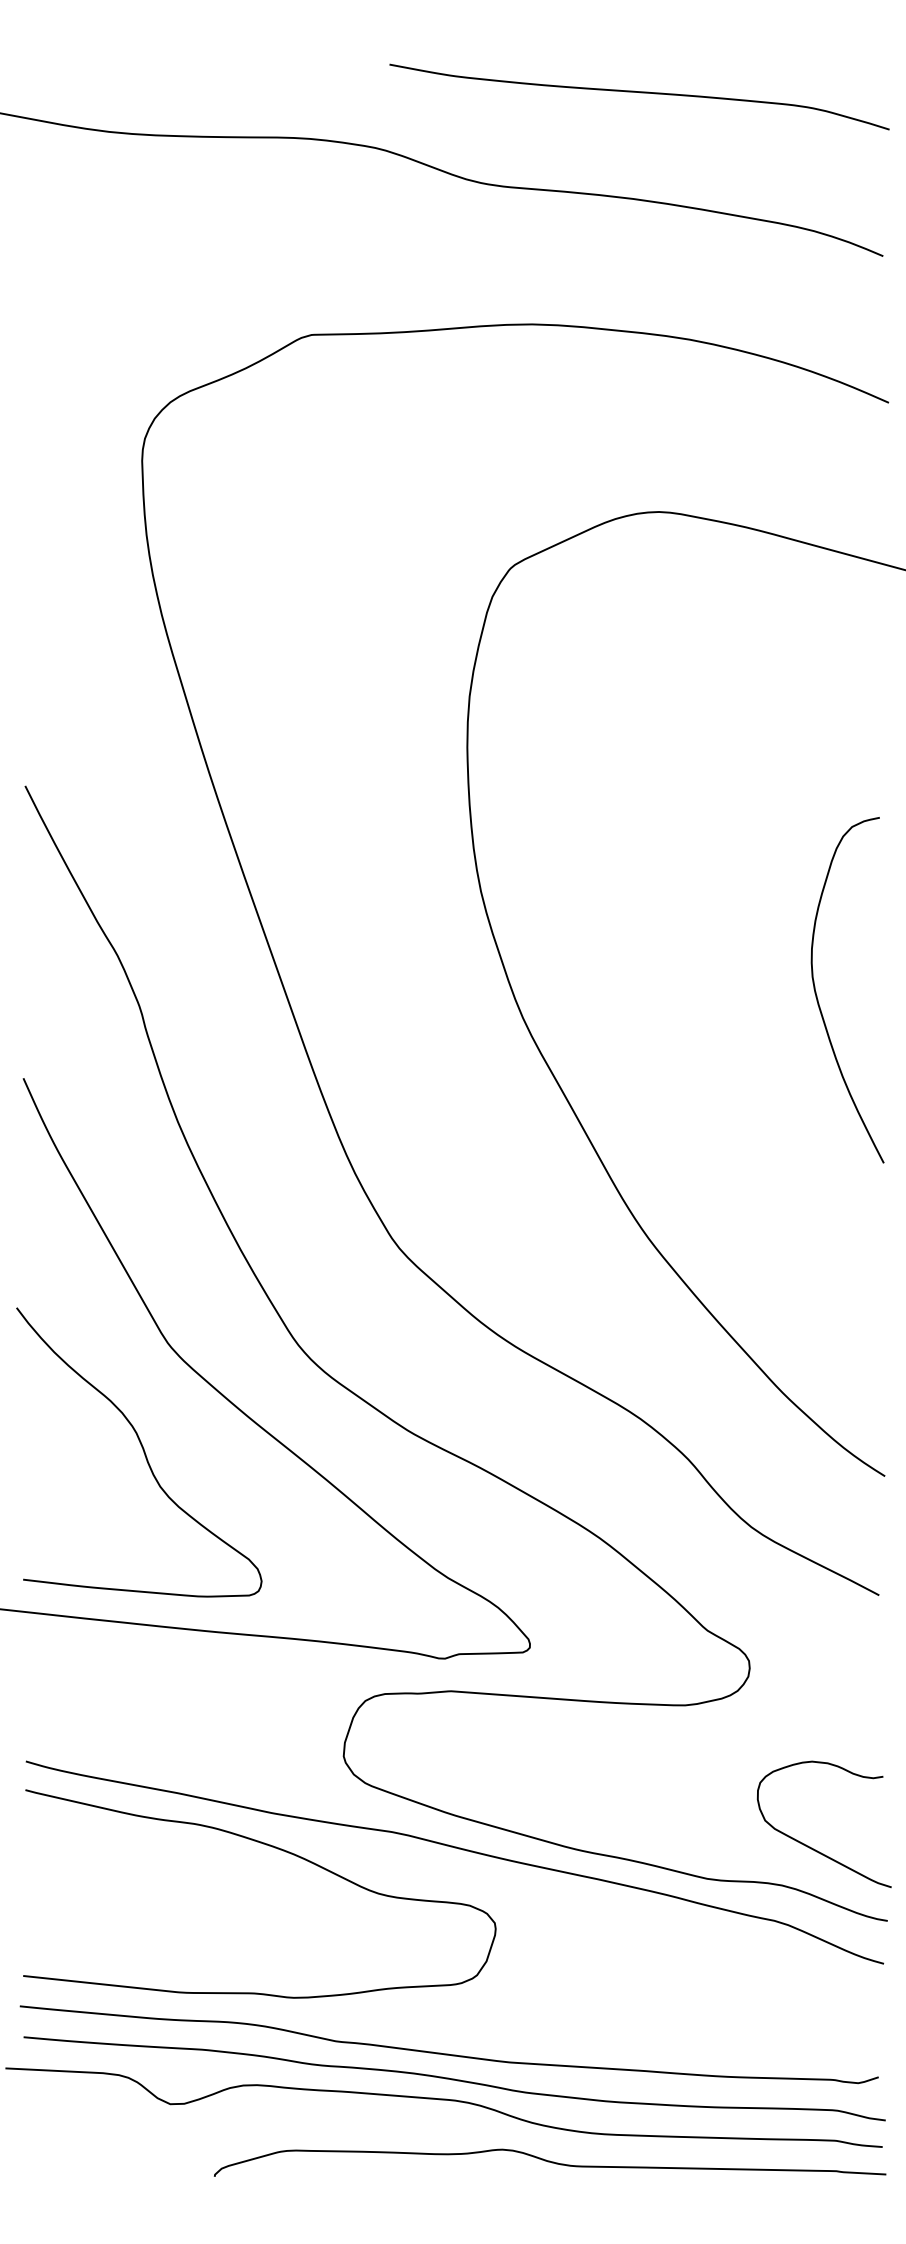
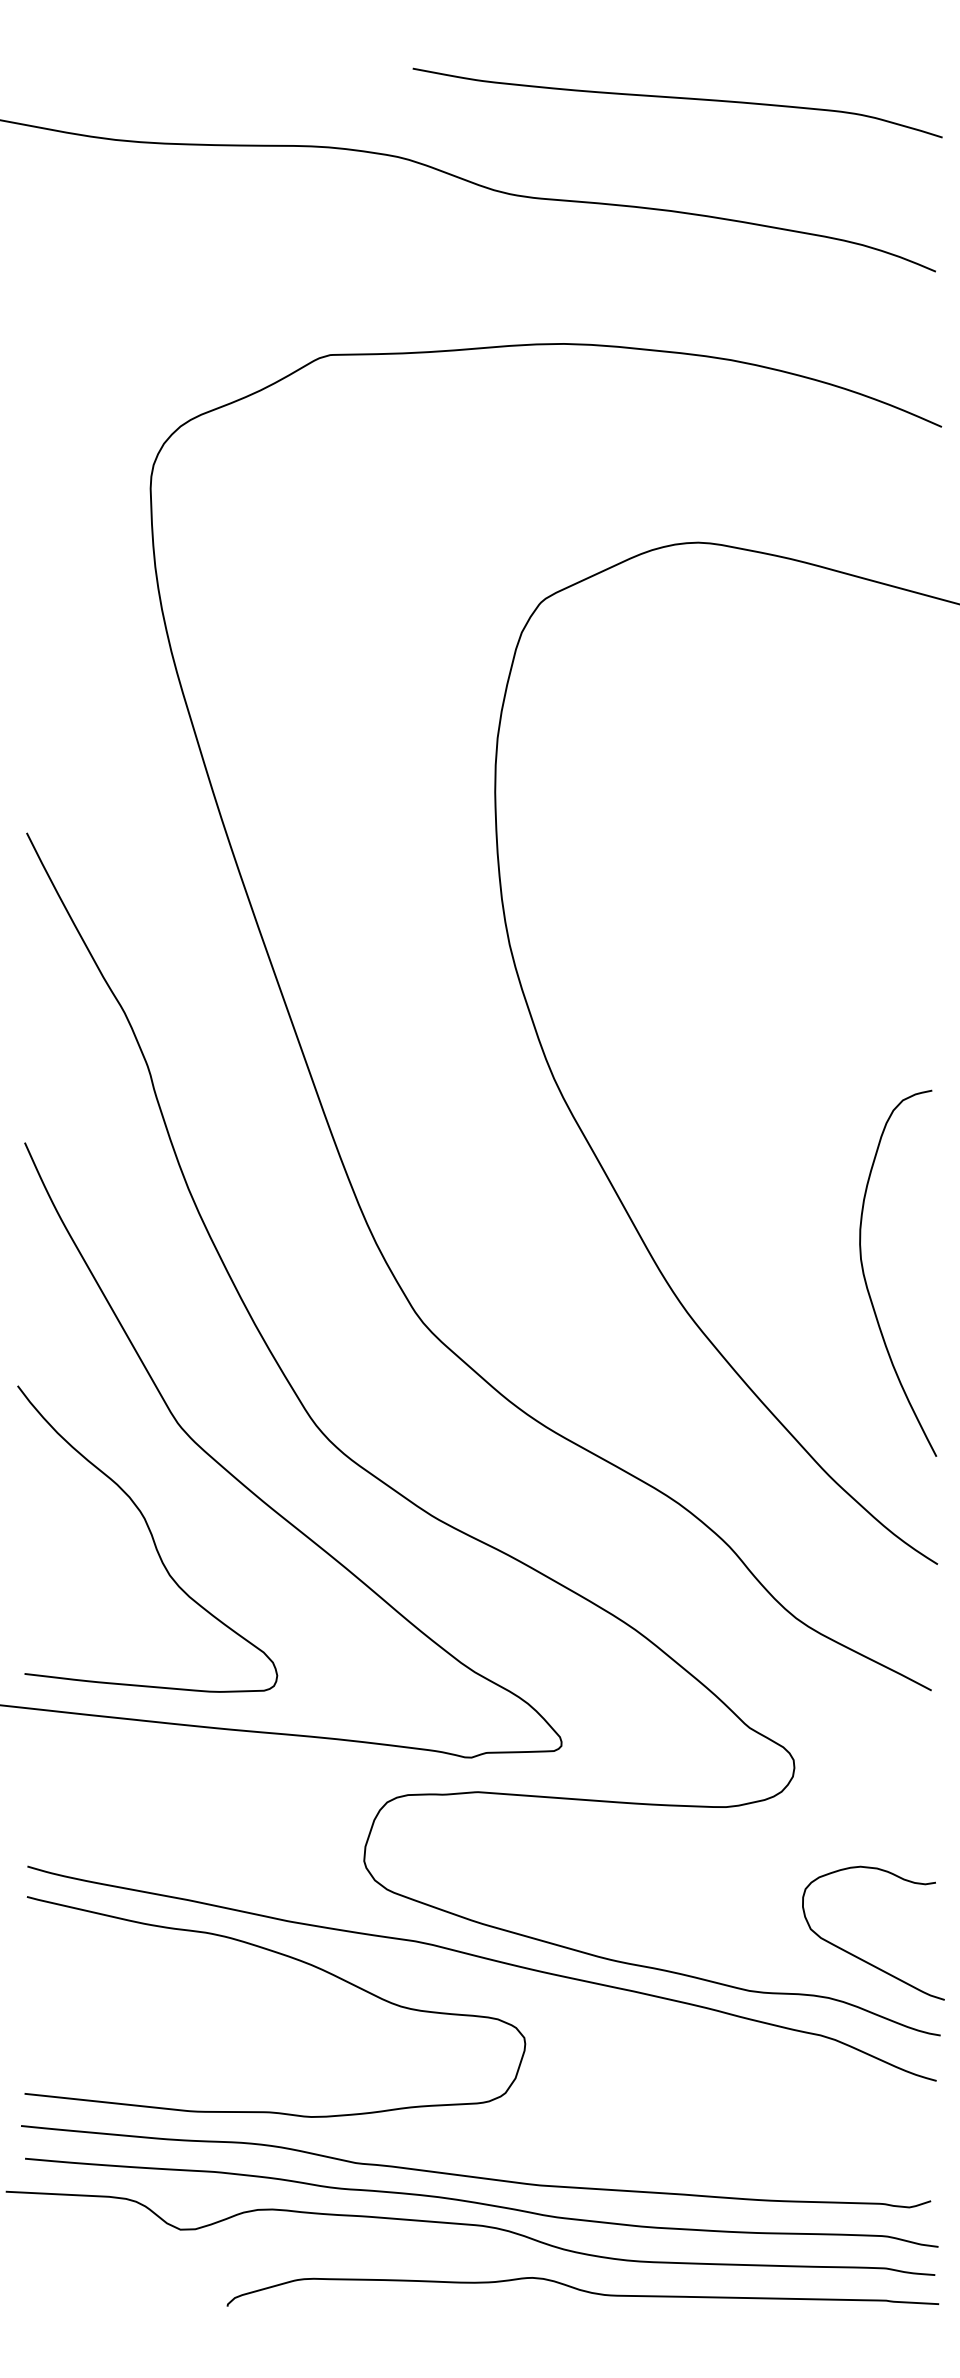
curve: (817, 996) -> (866, 1280), moved

